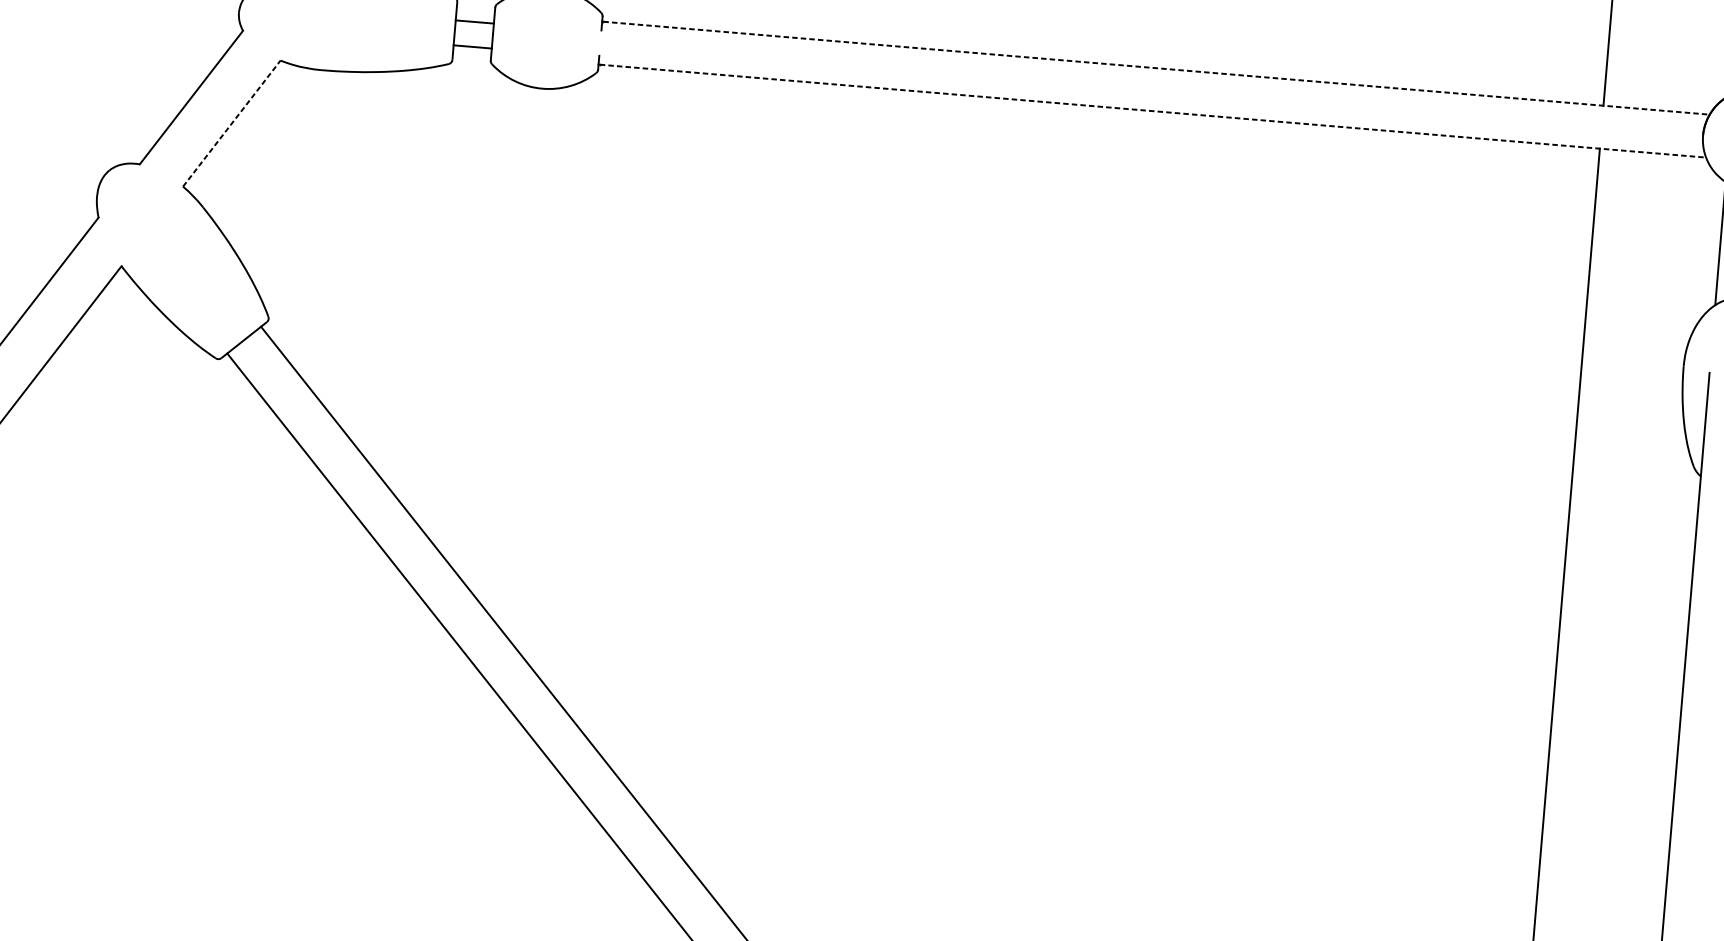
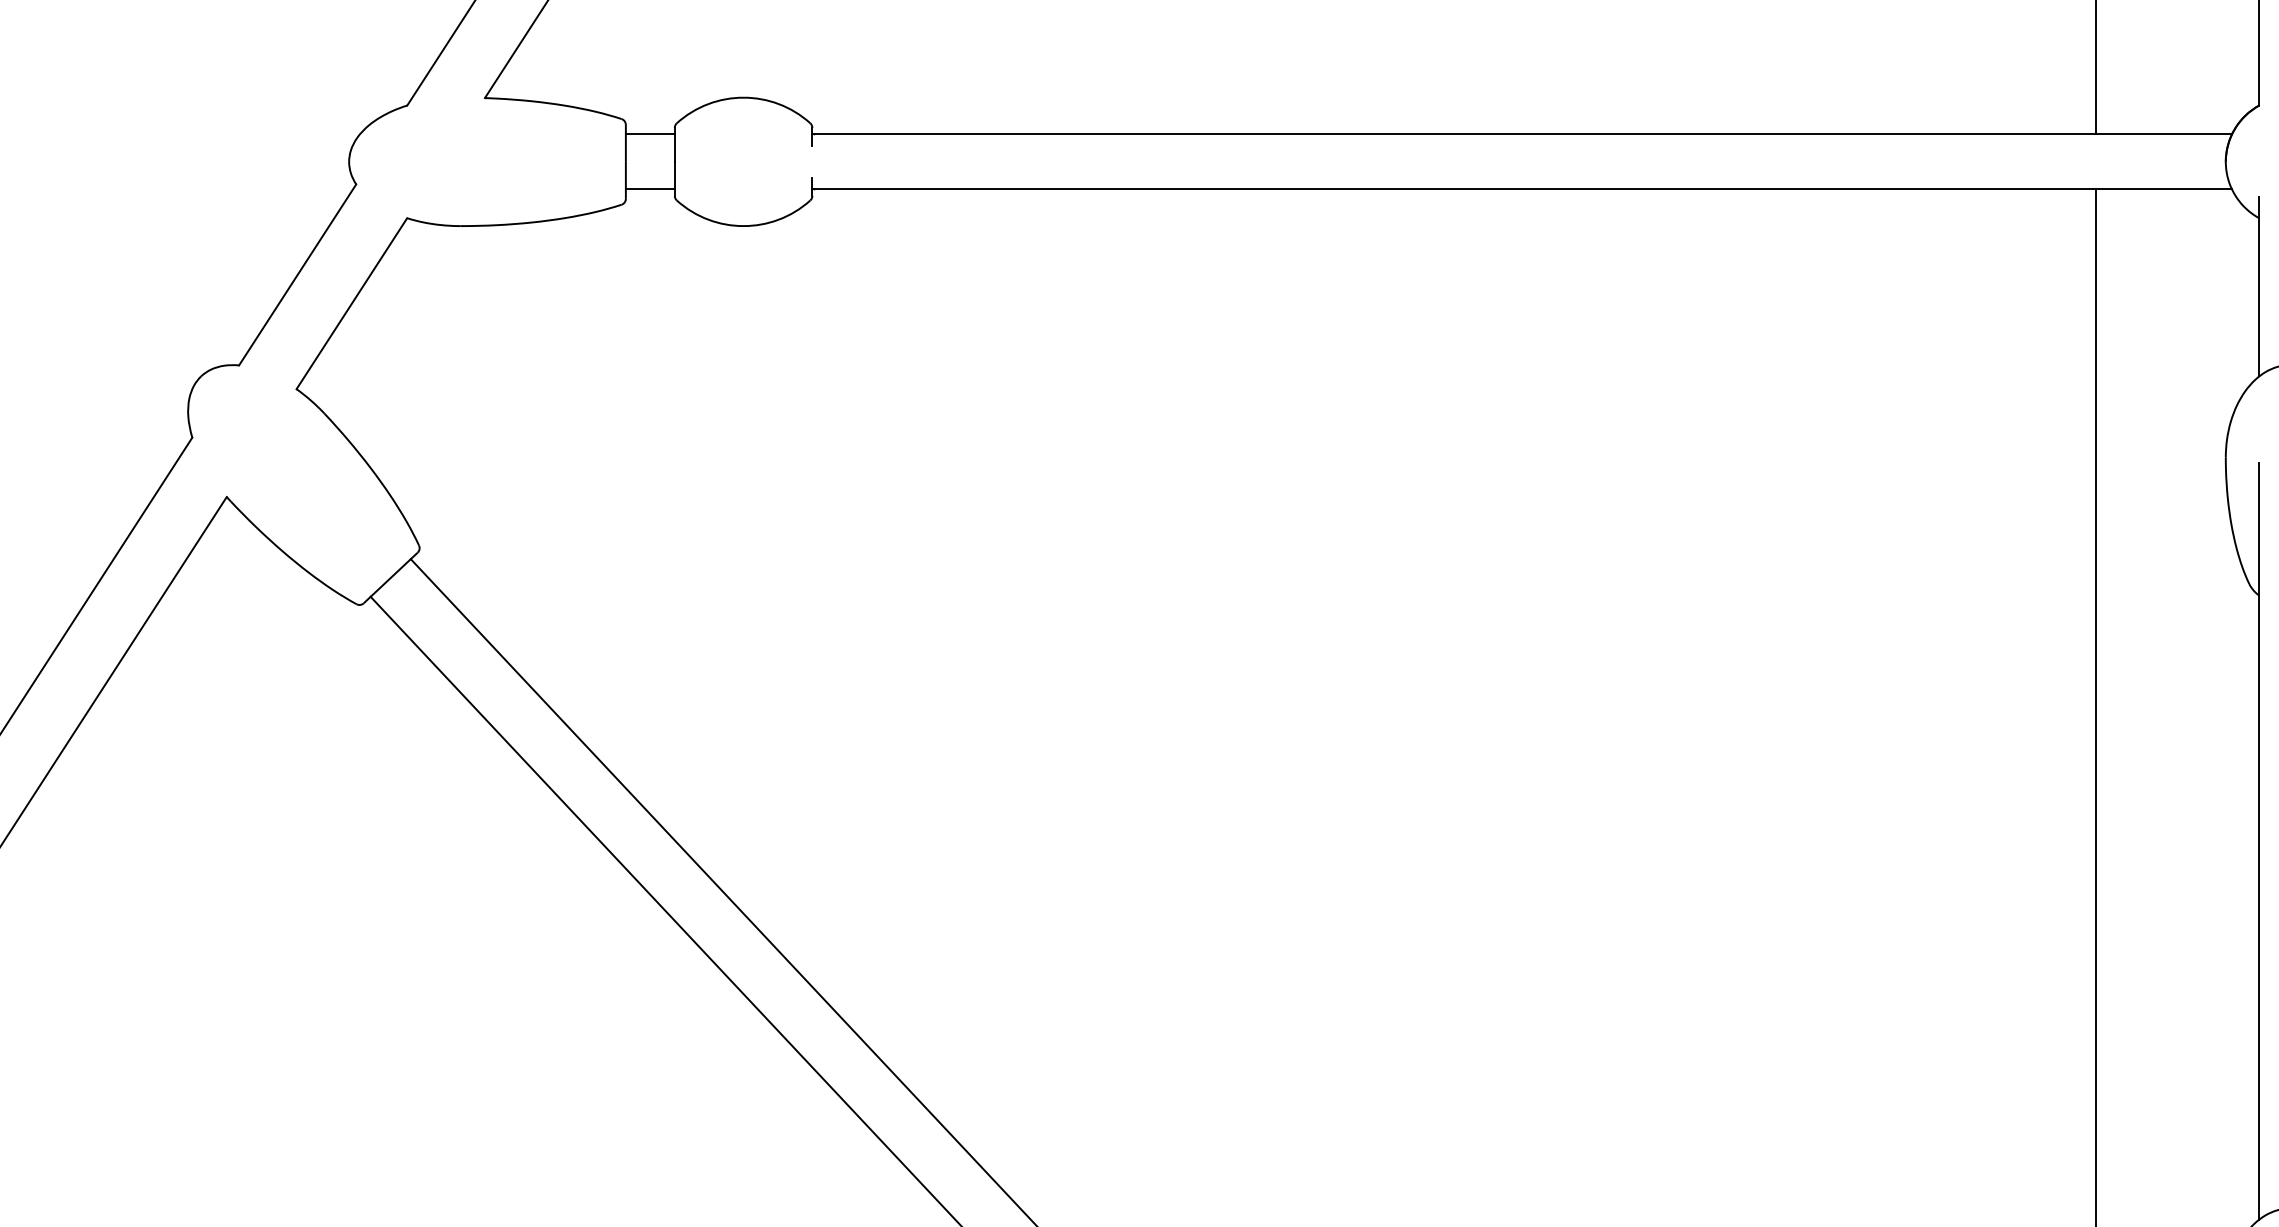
line: (474, 22) -> (649, 189), moved
line: (472, 46) -> (649, 134), moved
line: (1156, 68) -> (1523, 134), dashed -> solid
line: (1153, 111) -> (1523, 189), dashed -> solid
line: (231, 123) -> (351, 303), dashed -> solid

